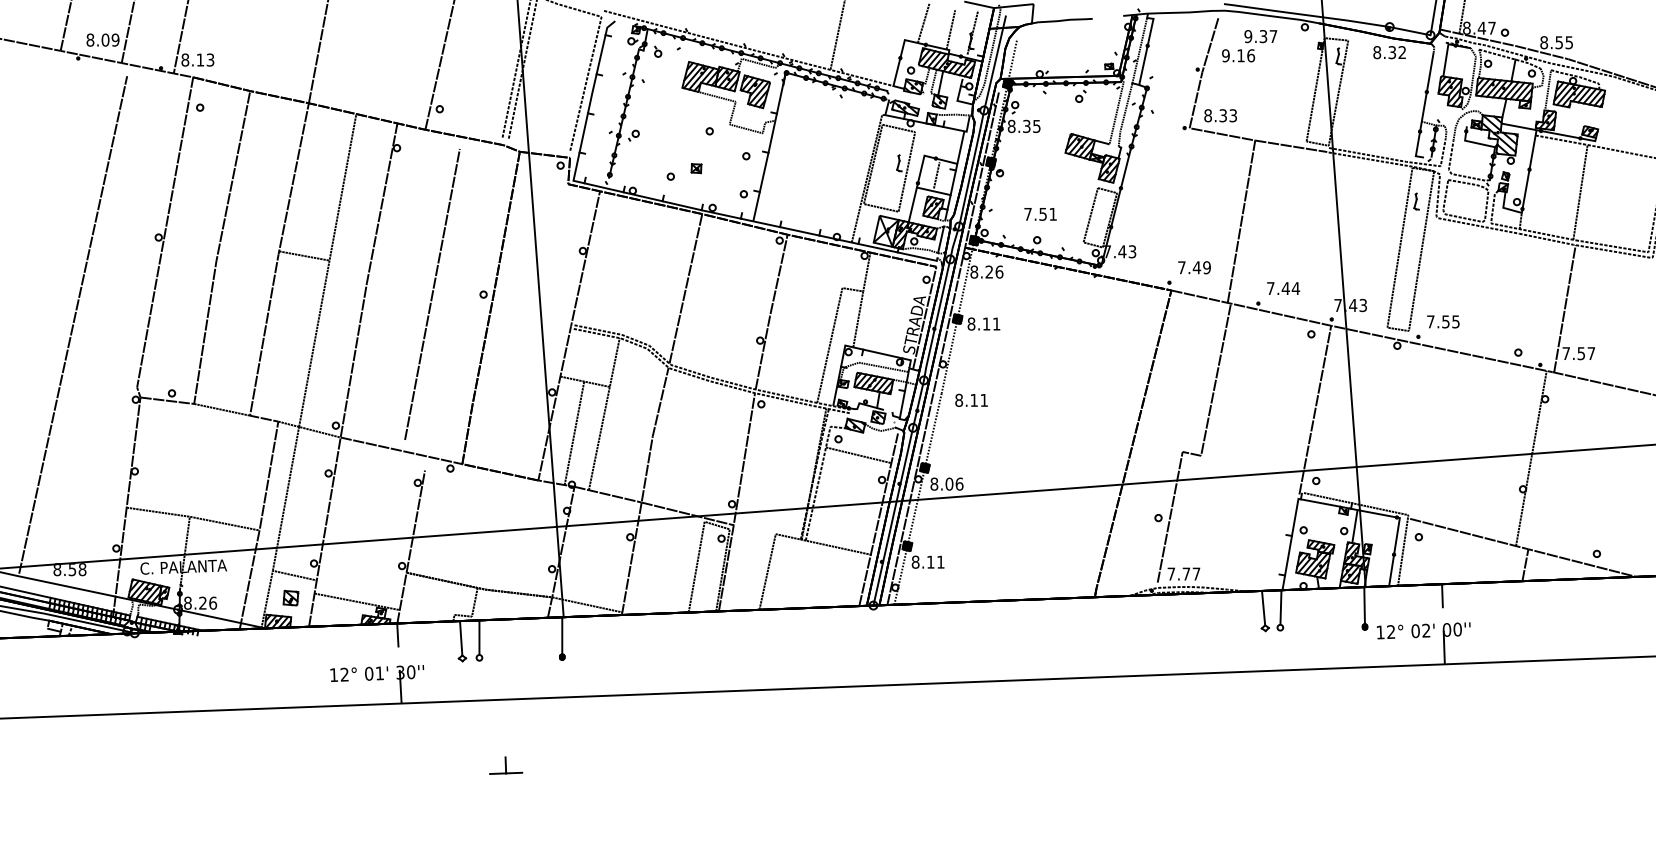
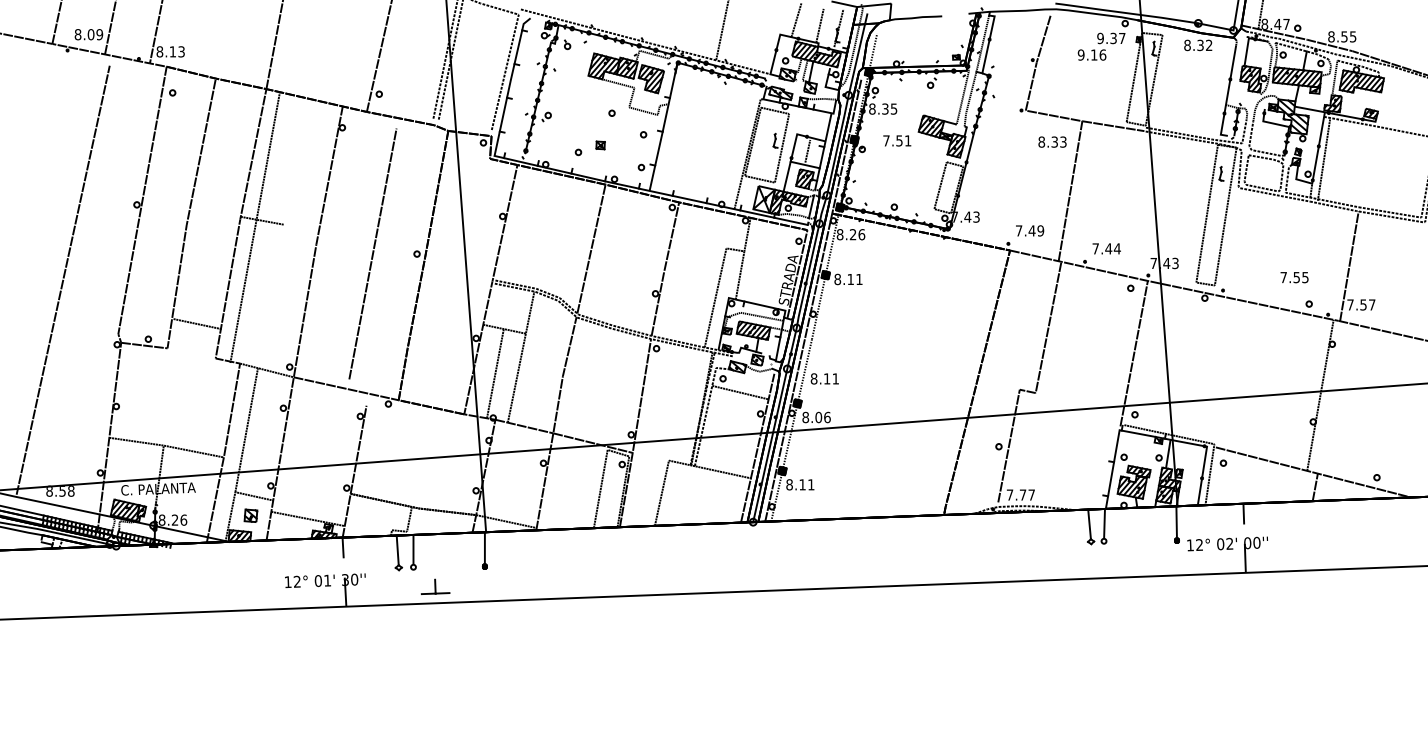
text: (1249, 46) -> (1101, 47), moved
text: (1220, 115) -> (1052, 141), moved
line: (1580, 191) -> (1324, 159), moved
text: (1040, 214) -> (897, 141), moved
line: (327, 270) -> (254, 228), moved
text: (1443, 321) -> (1294, 277), moved
text: (971, 399) -> (824, 378), moved
line: (222, 409) -> (197, 323), moved
part: (506, 765) -> (435, 586), moved

